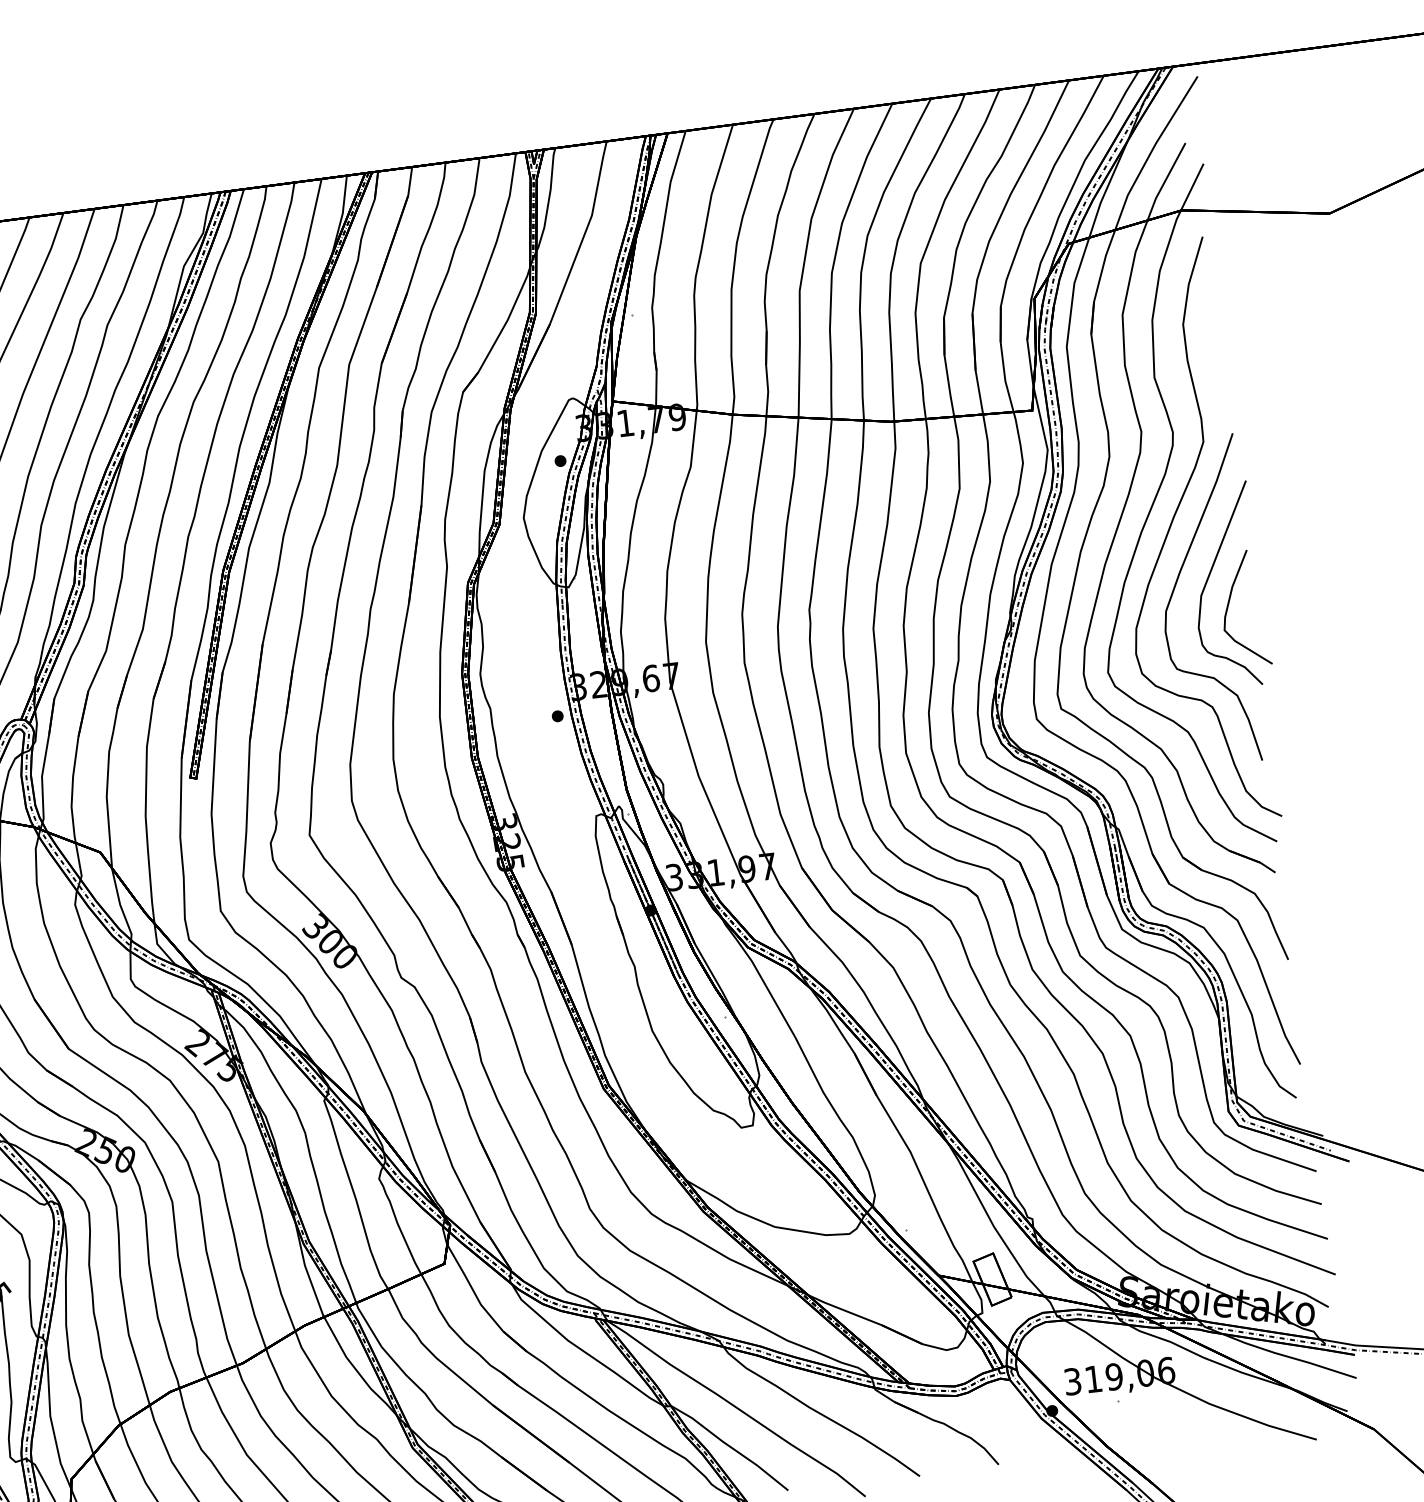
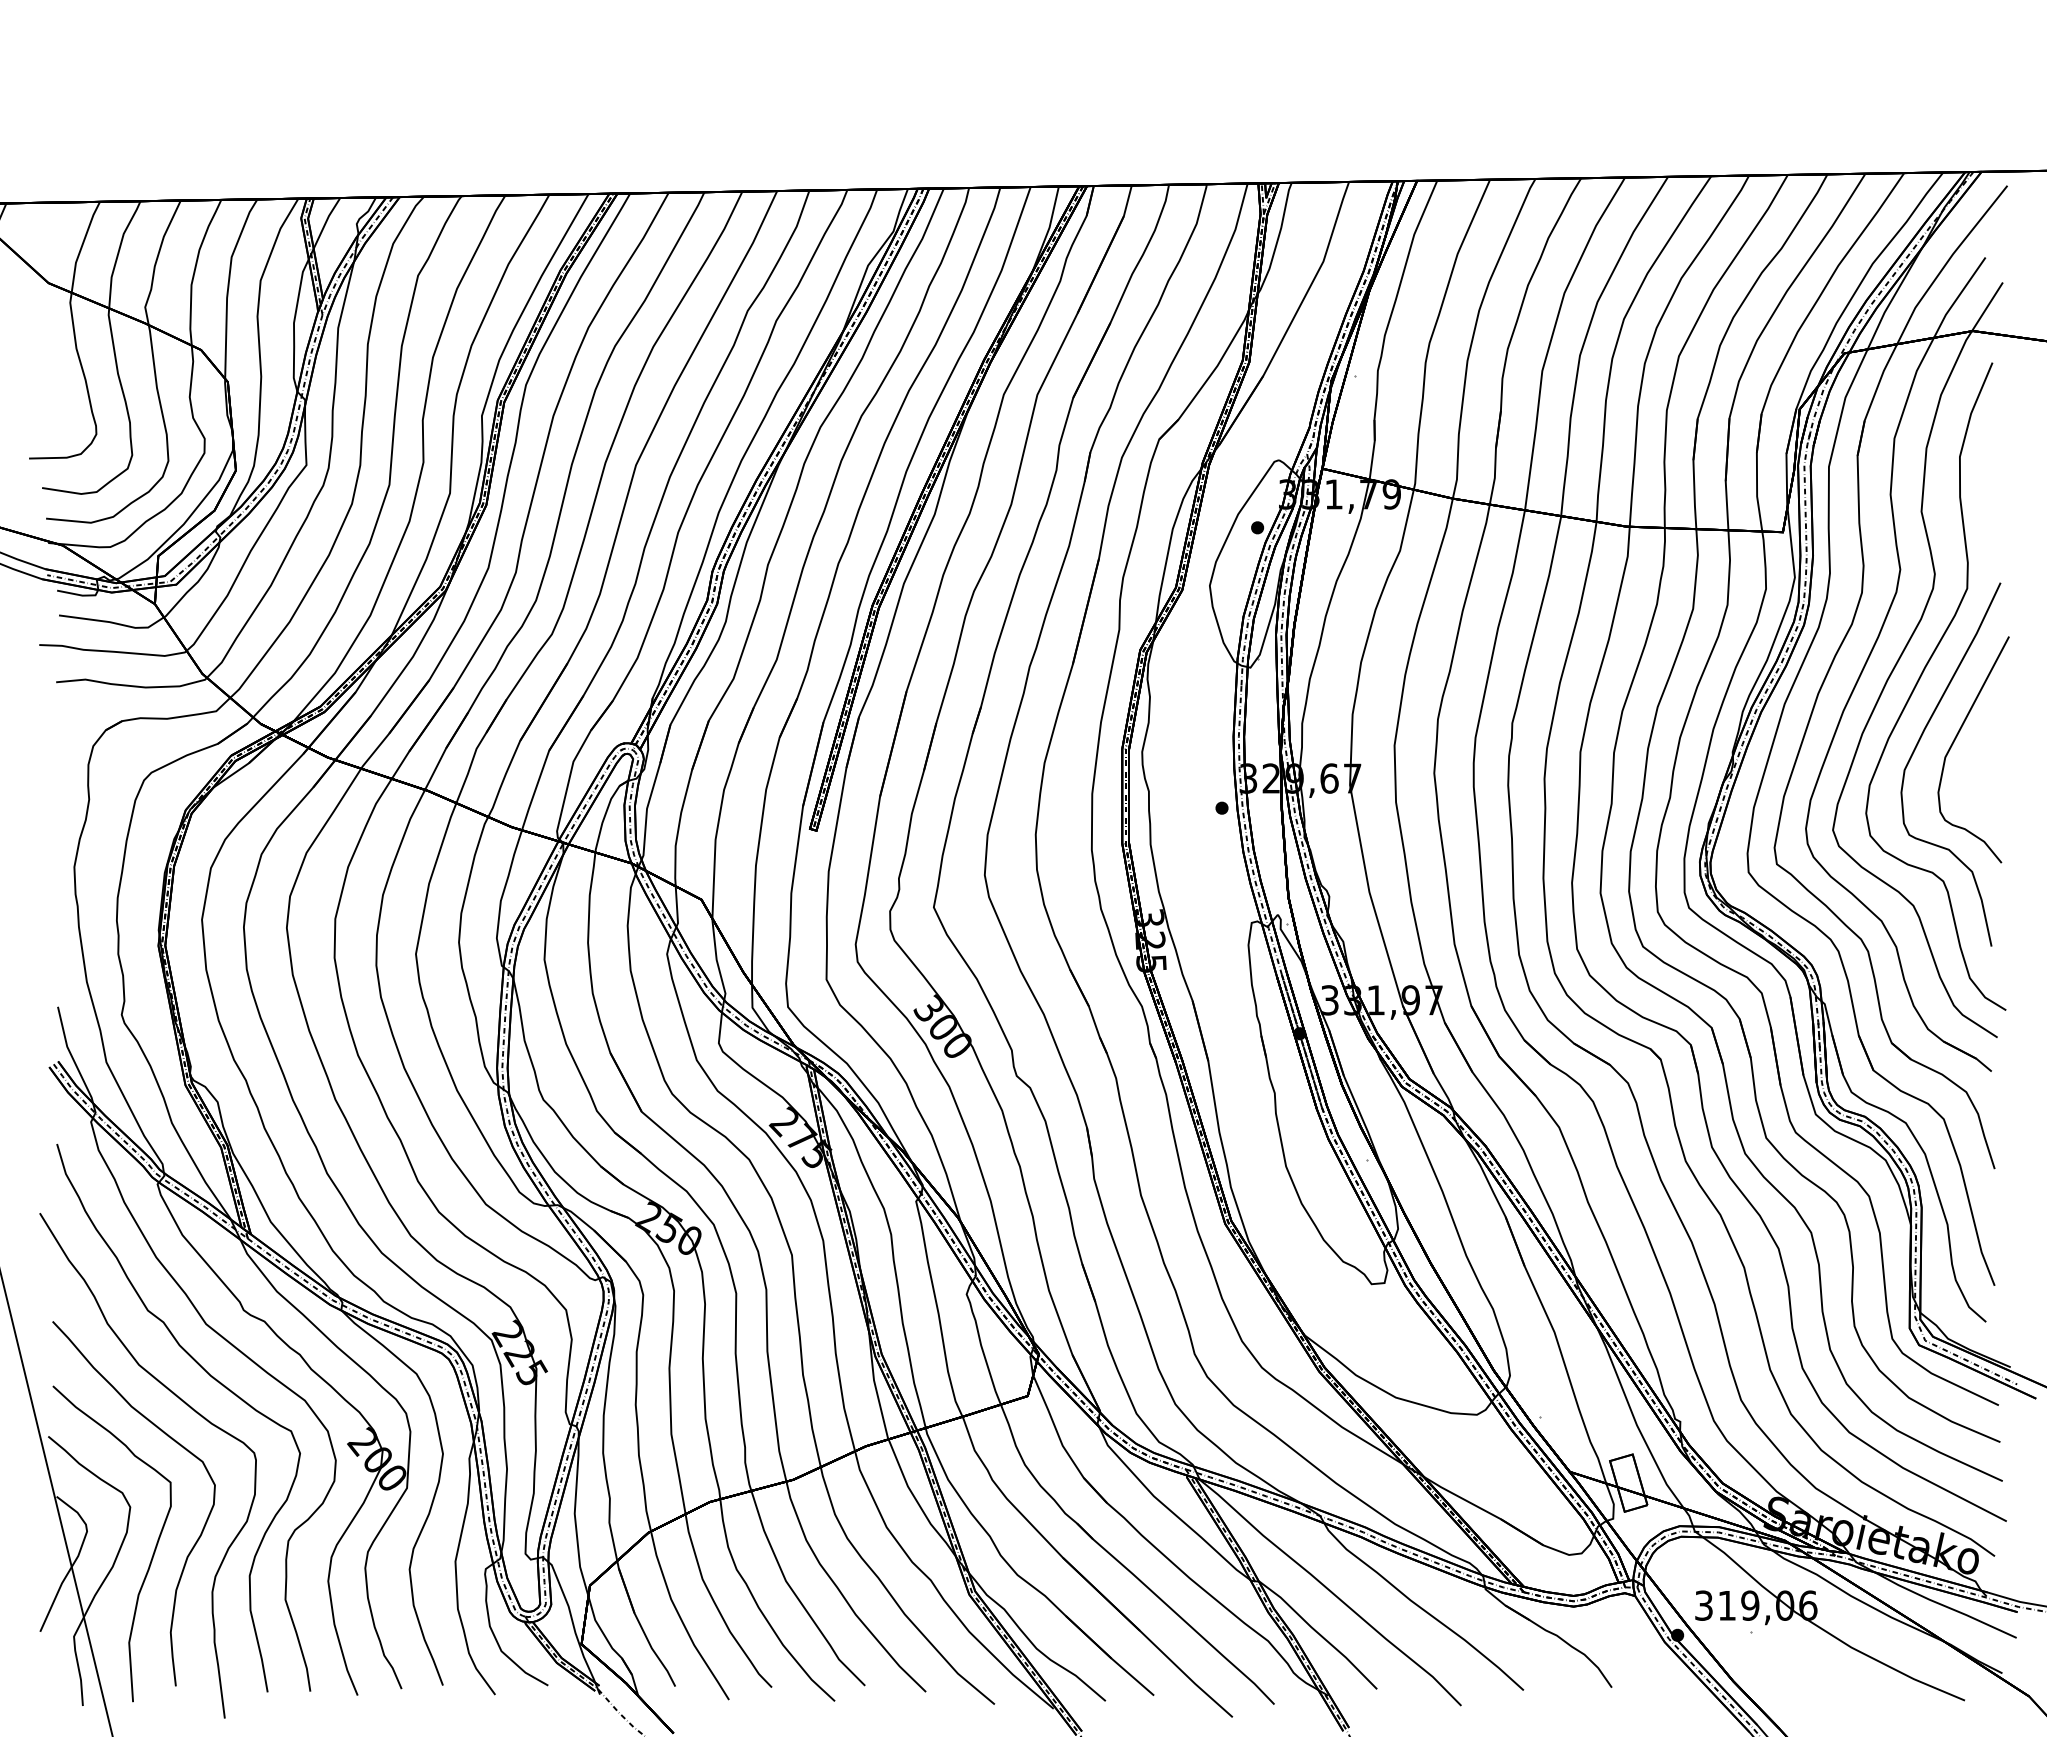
curve: (1229, 603) -> (1975, 769), removed

